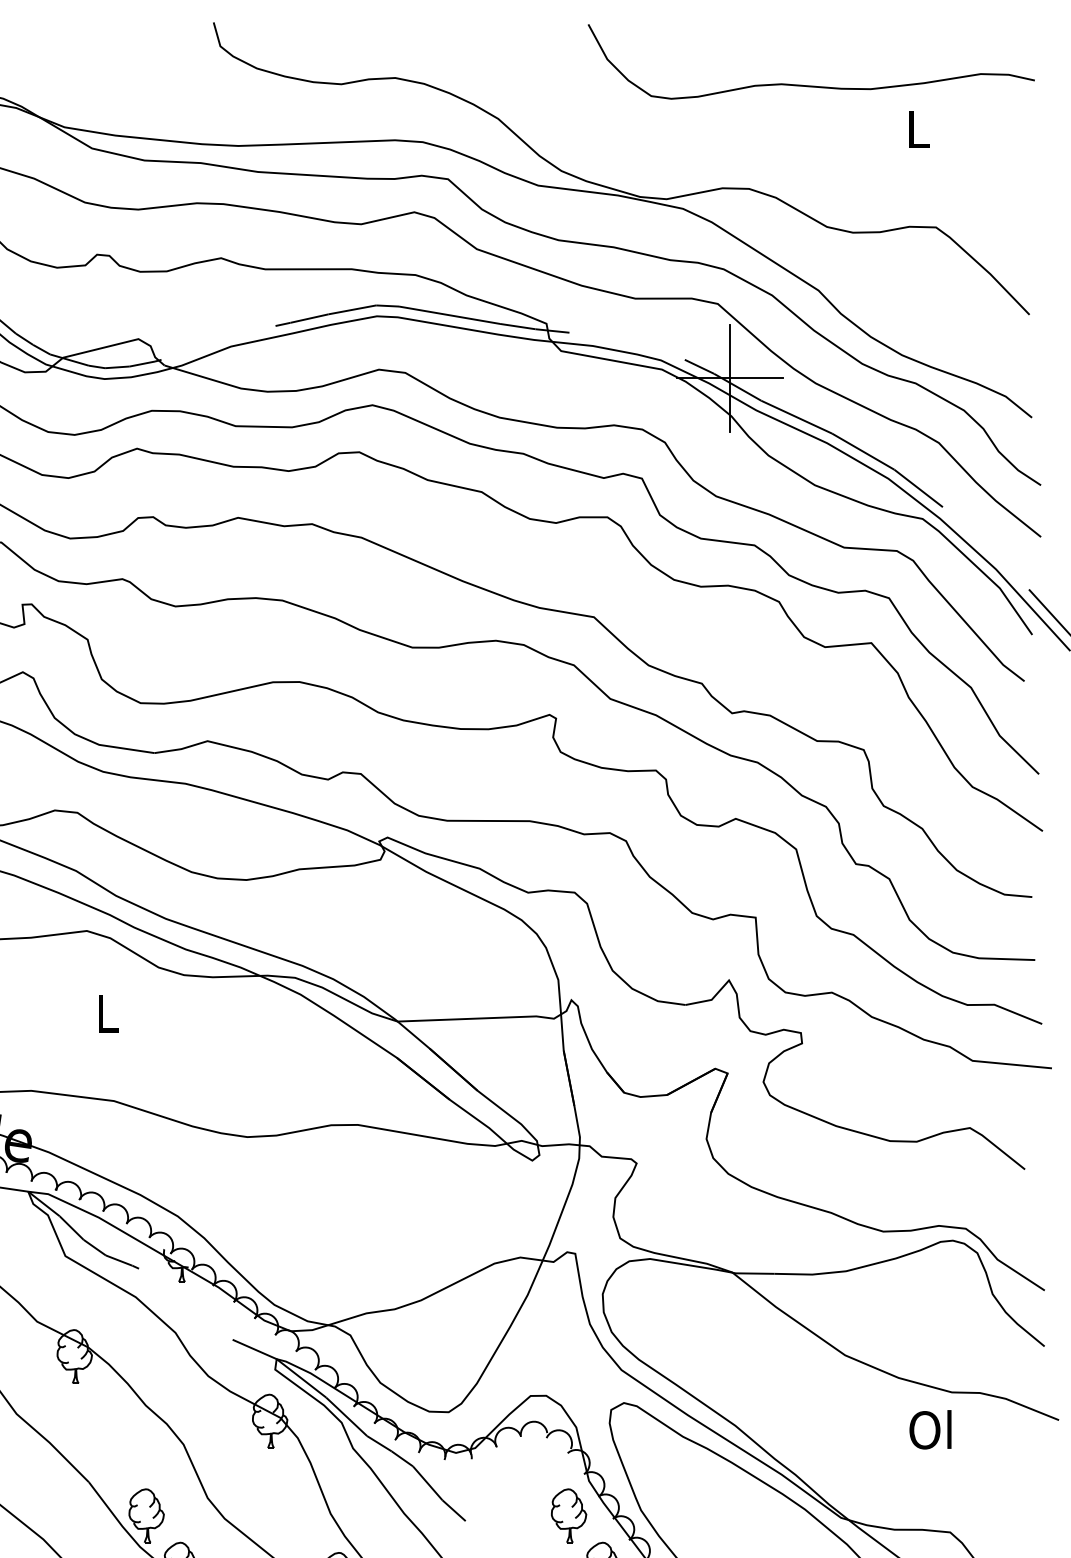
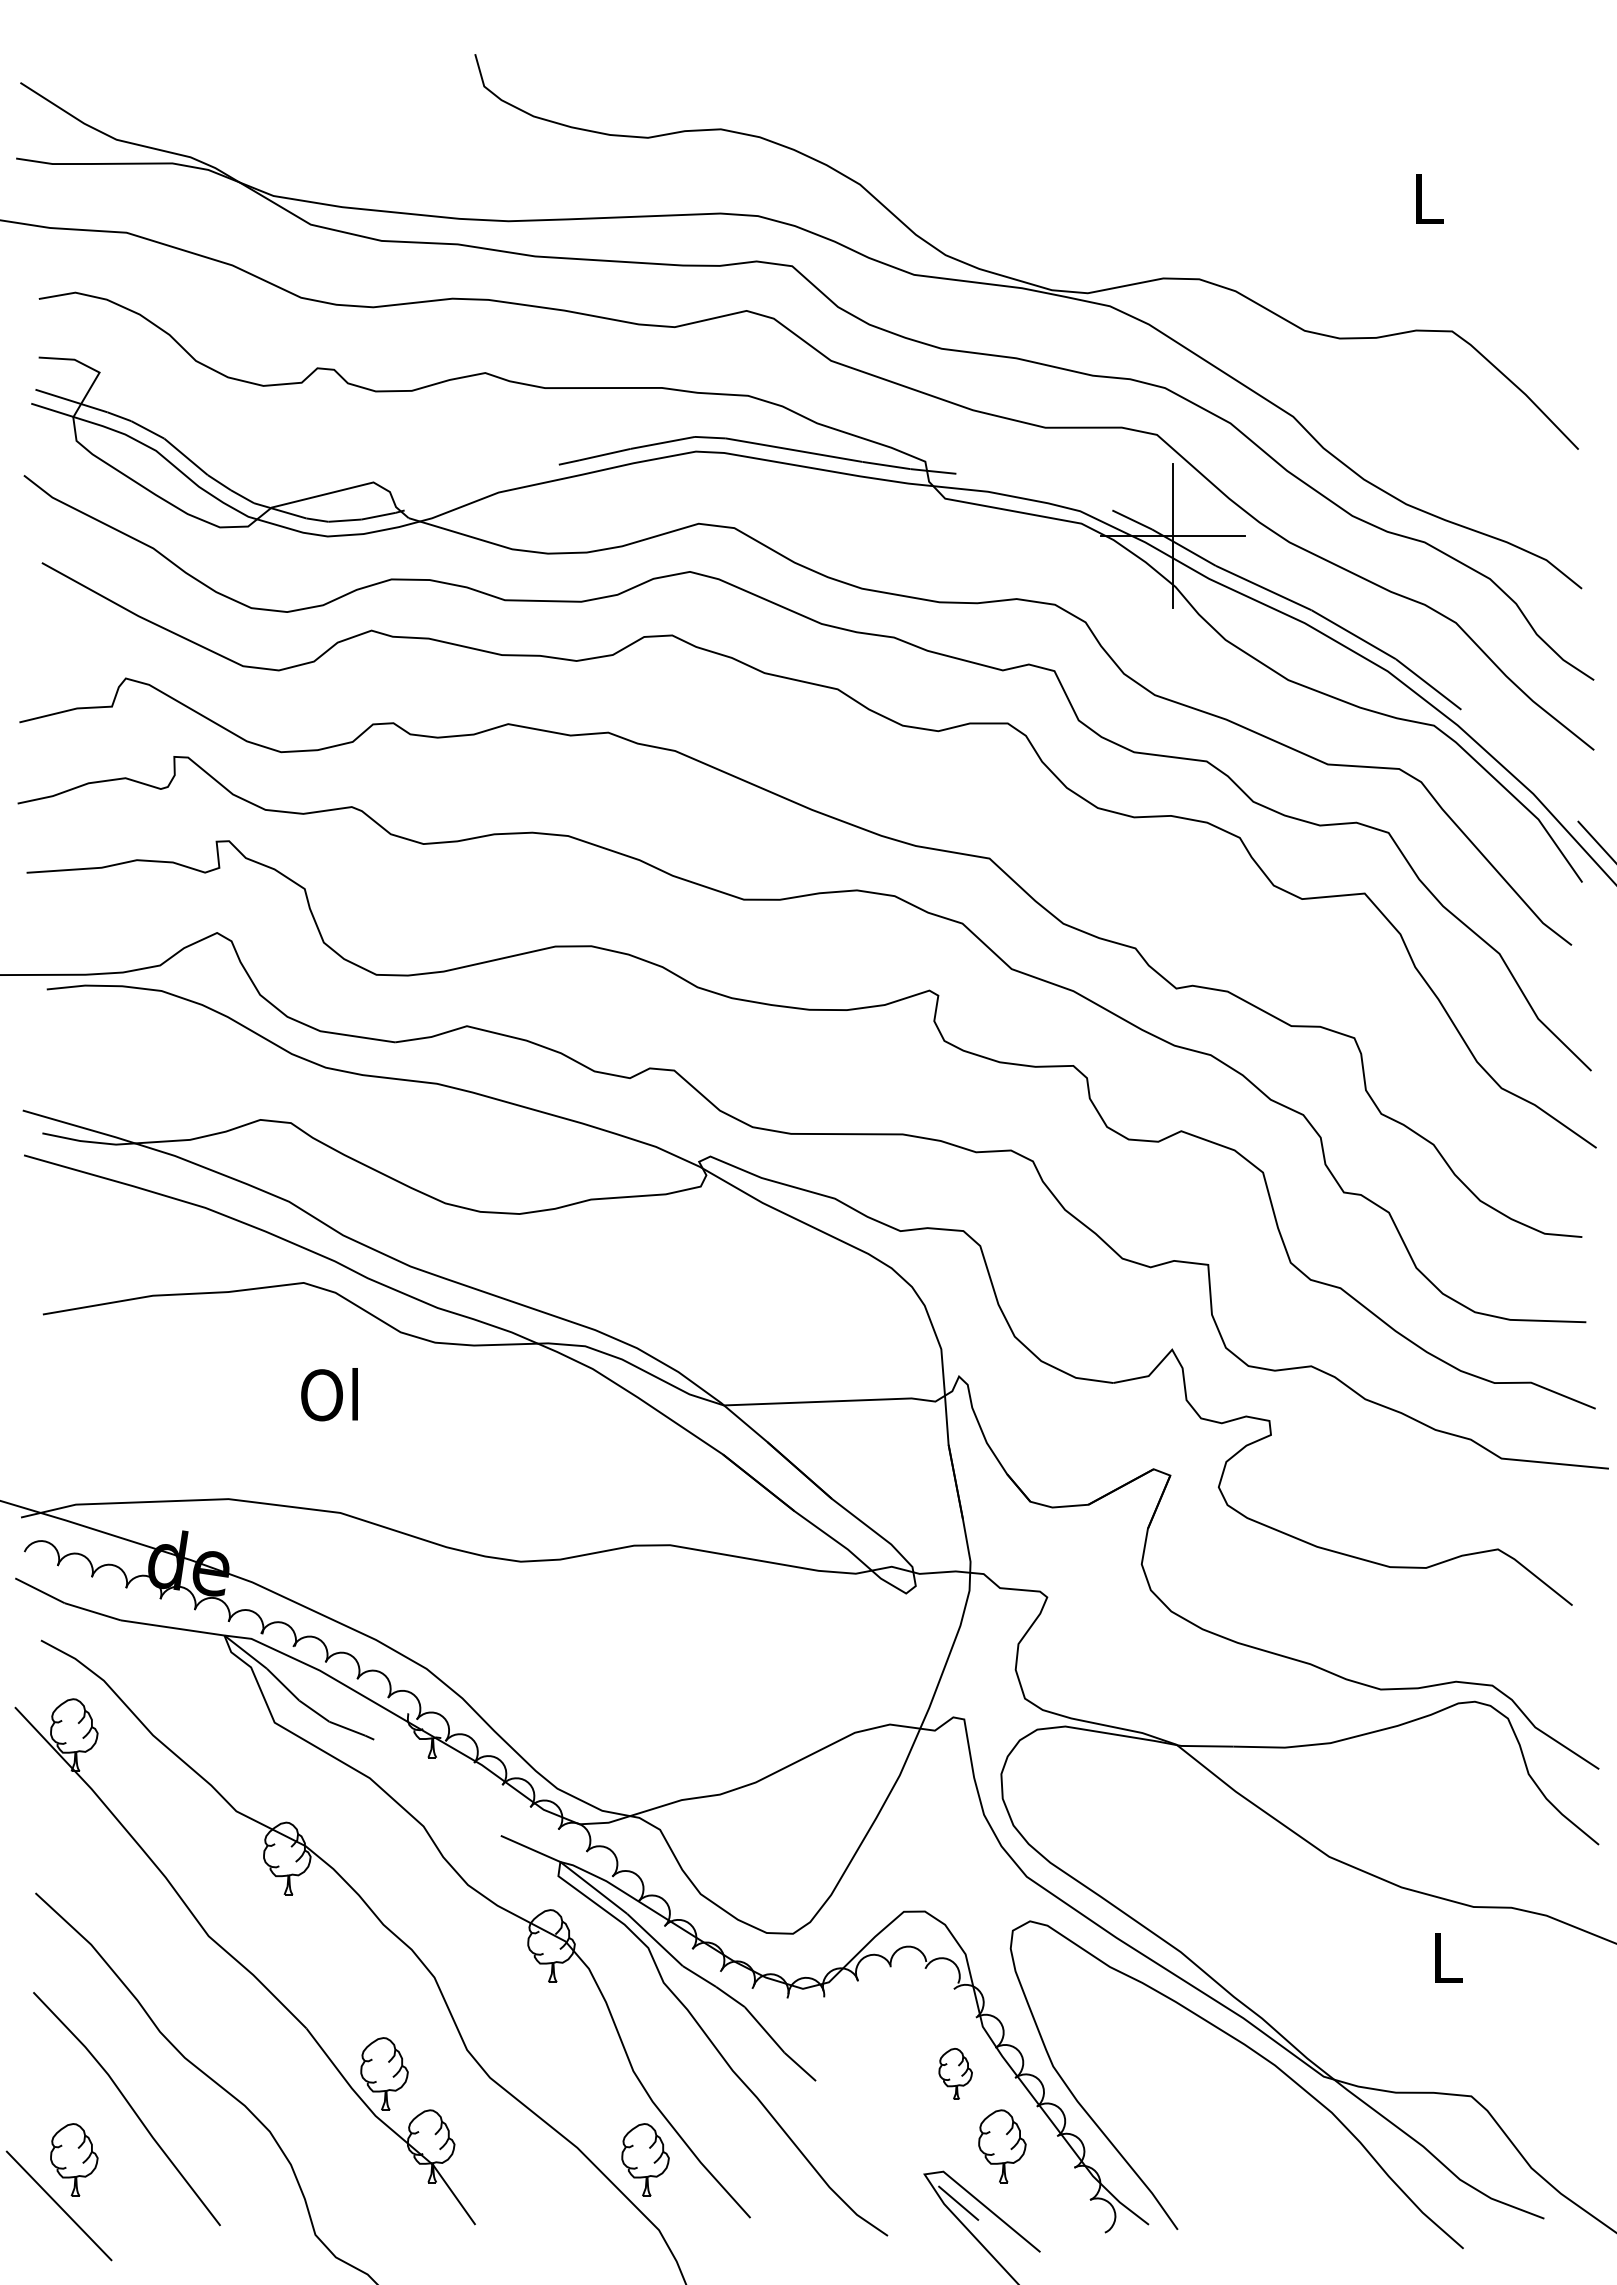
curve: (811, 85) -> (1283, 139), removed
text: (105, 1013) -> (329, 1394), L -> Ol
text: (930, 1429) -> (1444, 1957), Ol -> L
part: (568, 1515) -> (955, 2073), size x0.7

